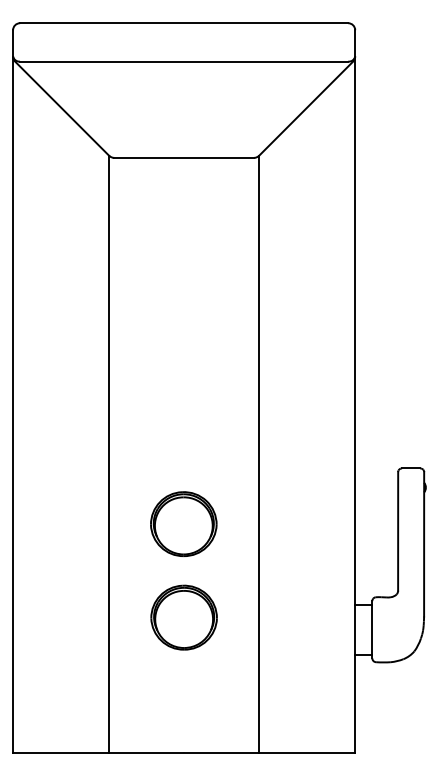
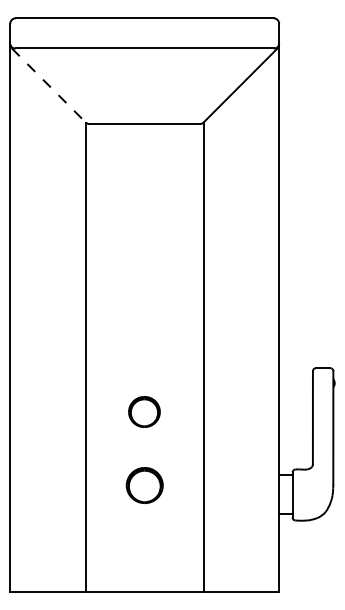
line: (63, 108) -> (49, 85), solid -> dashed
part: (183, 523) -> (144, 411), size x0.6
part: (183, 617) -> (144, 485), size x0.7

